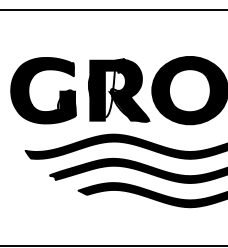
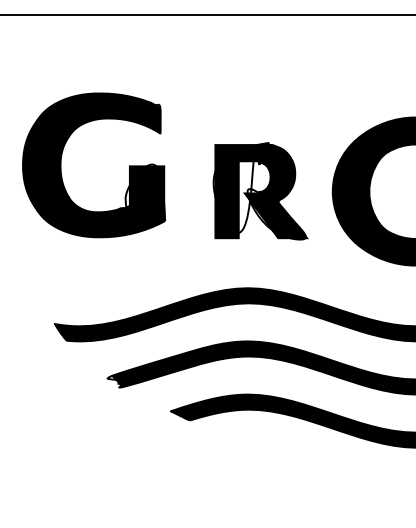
part: (29, 90) -> (63, 164), moved
part: (119, 90) -> (260, 191), size x0.7

